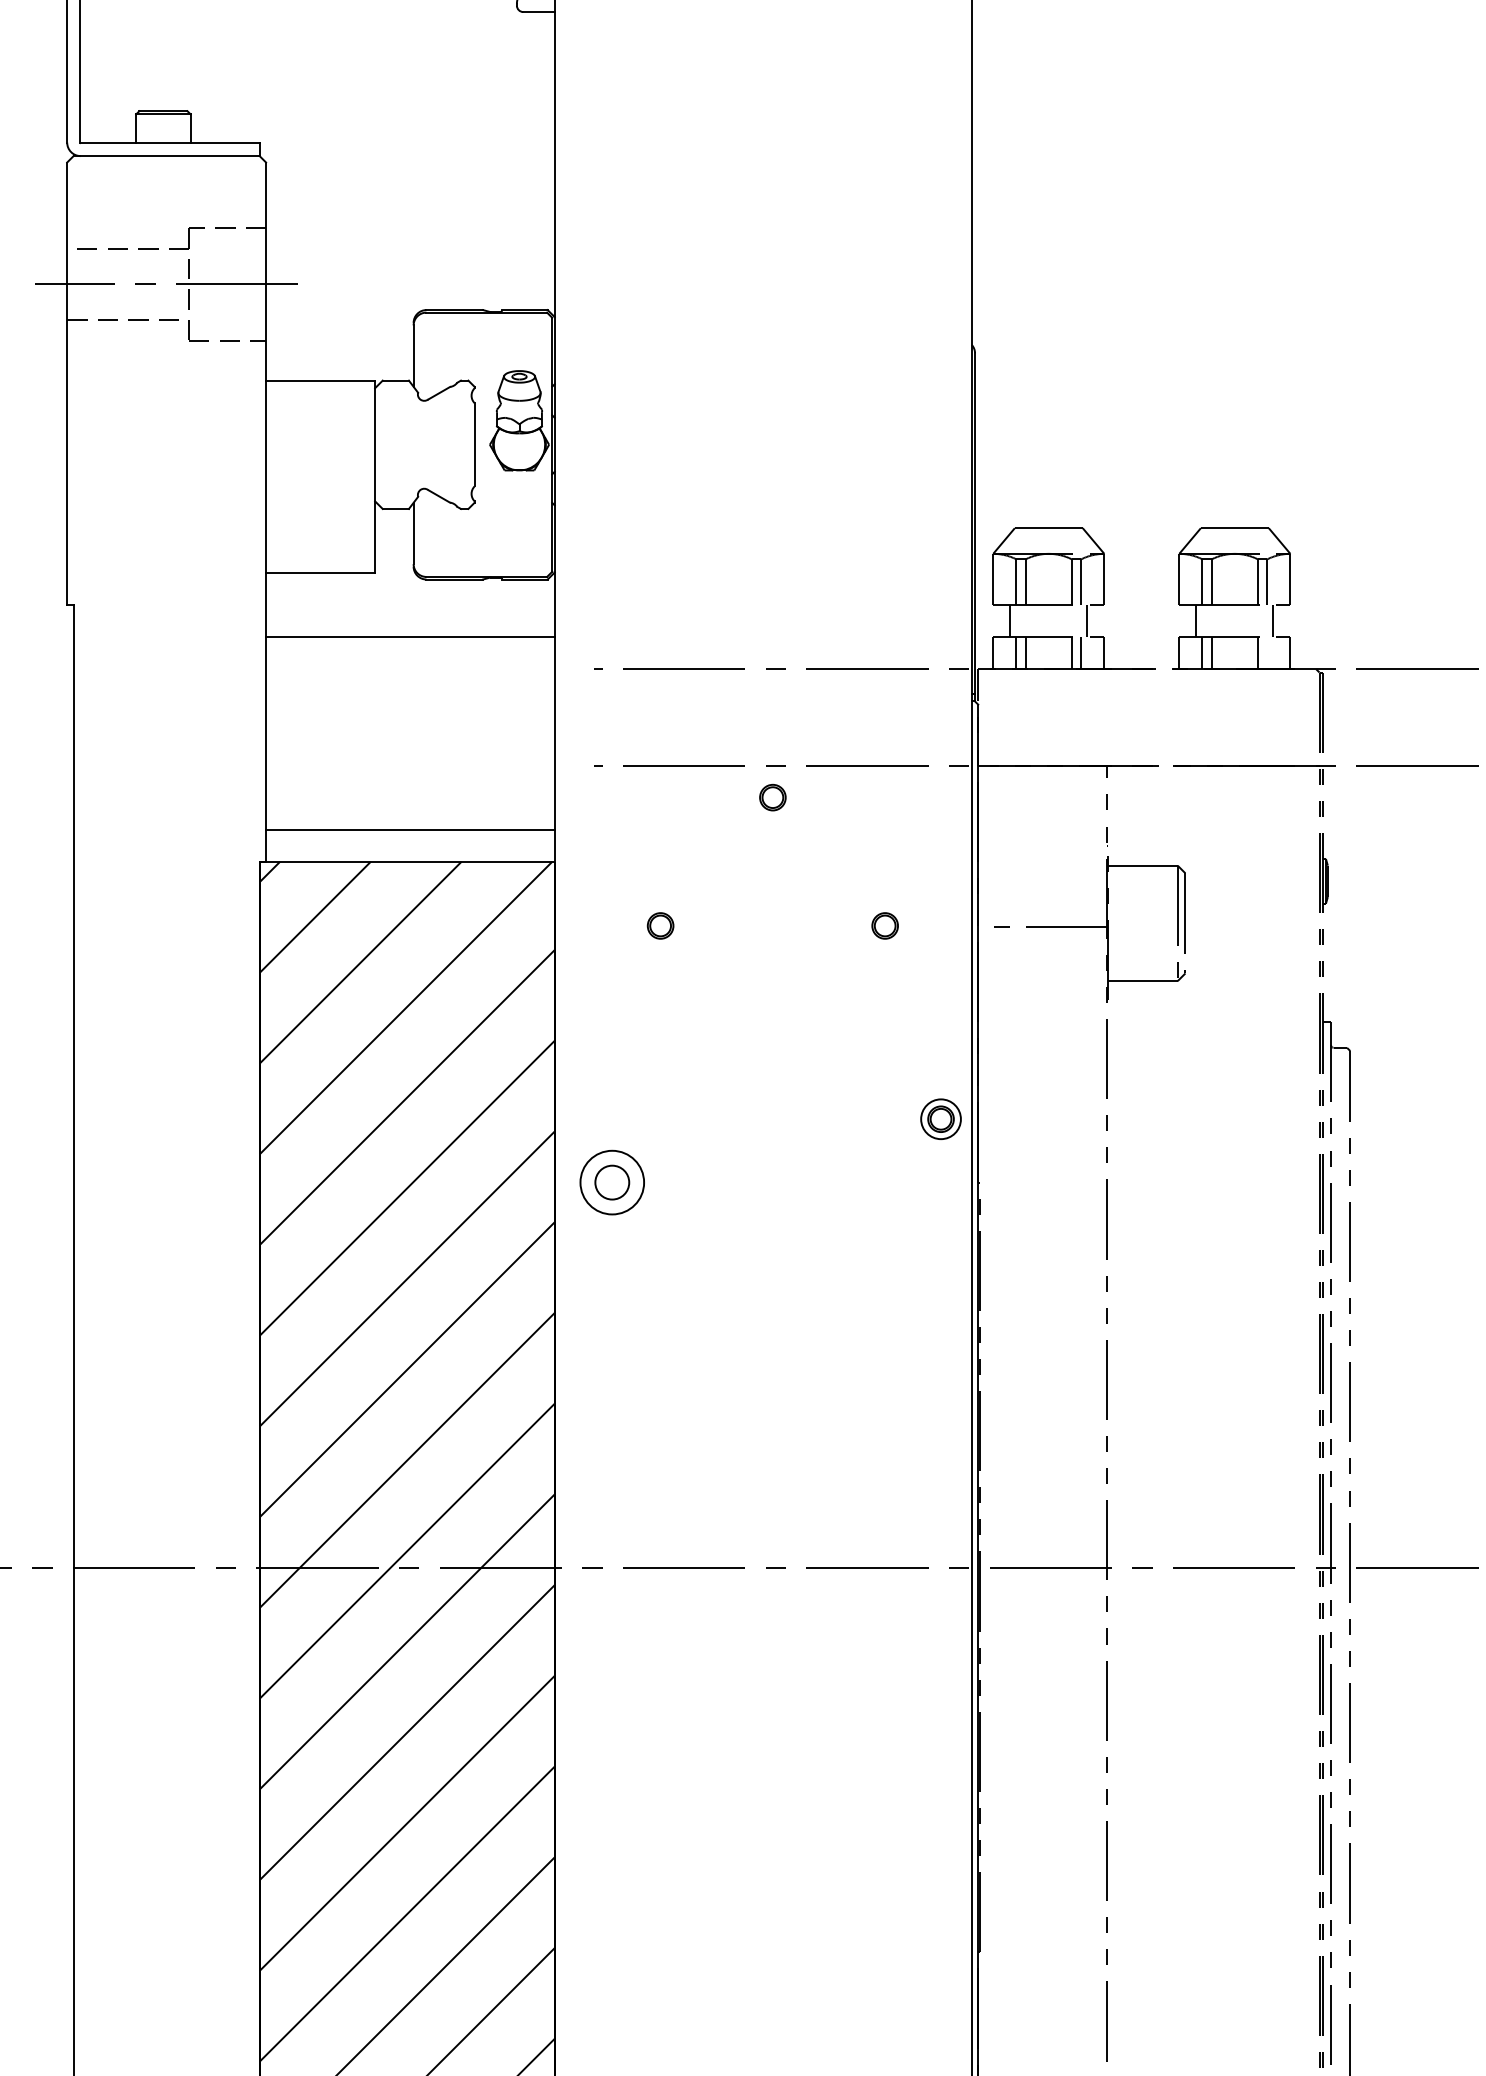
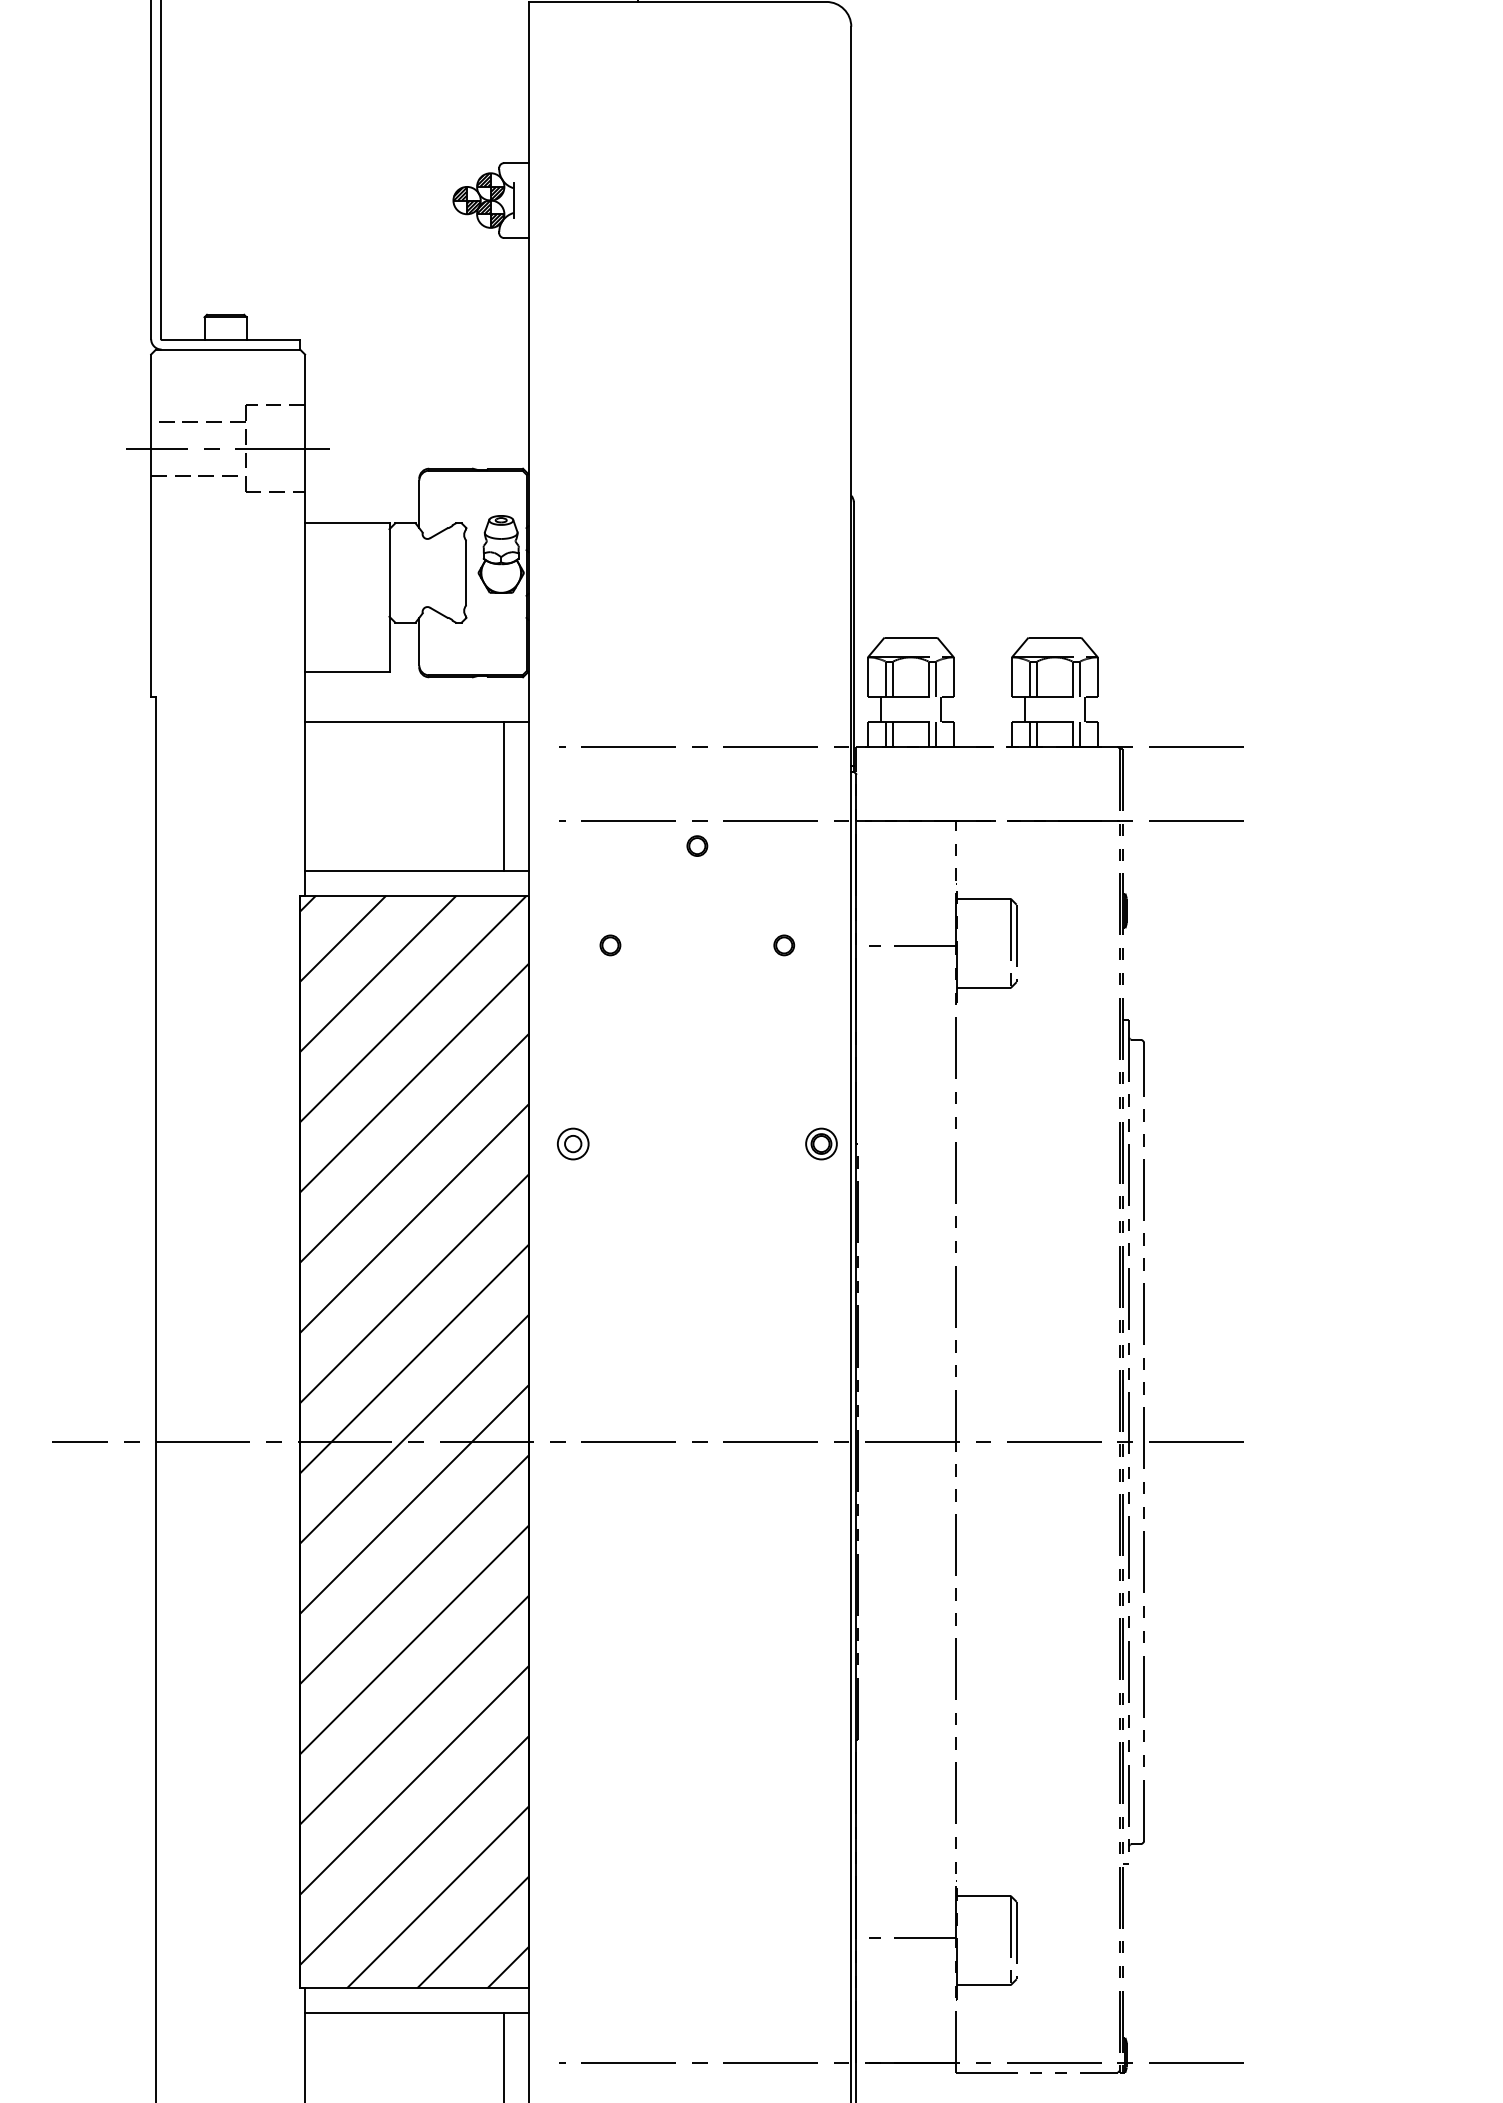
line: (1267, 652) -> (1080, 733), added
line: (522, 732) -> (503, 795), added
part: (941, 1118) -> (821, 1143), moved
part: (612, 1181) -> (573, 1143), size x0.62

